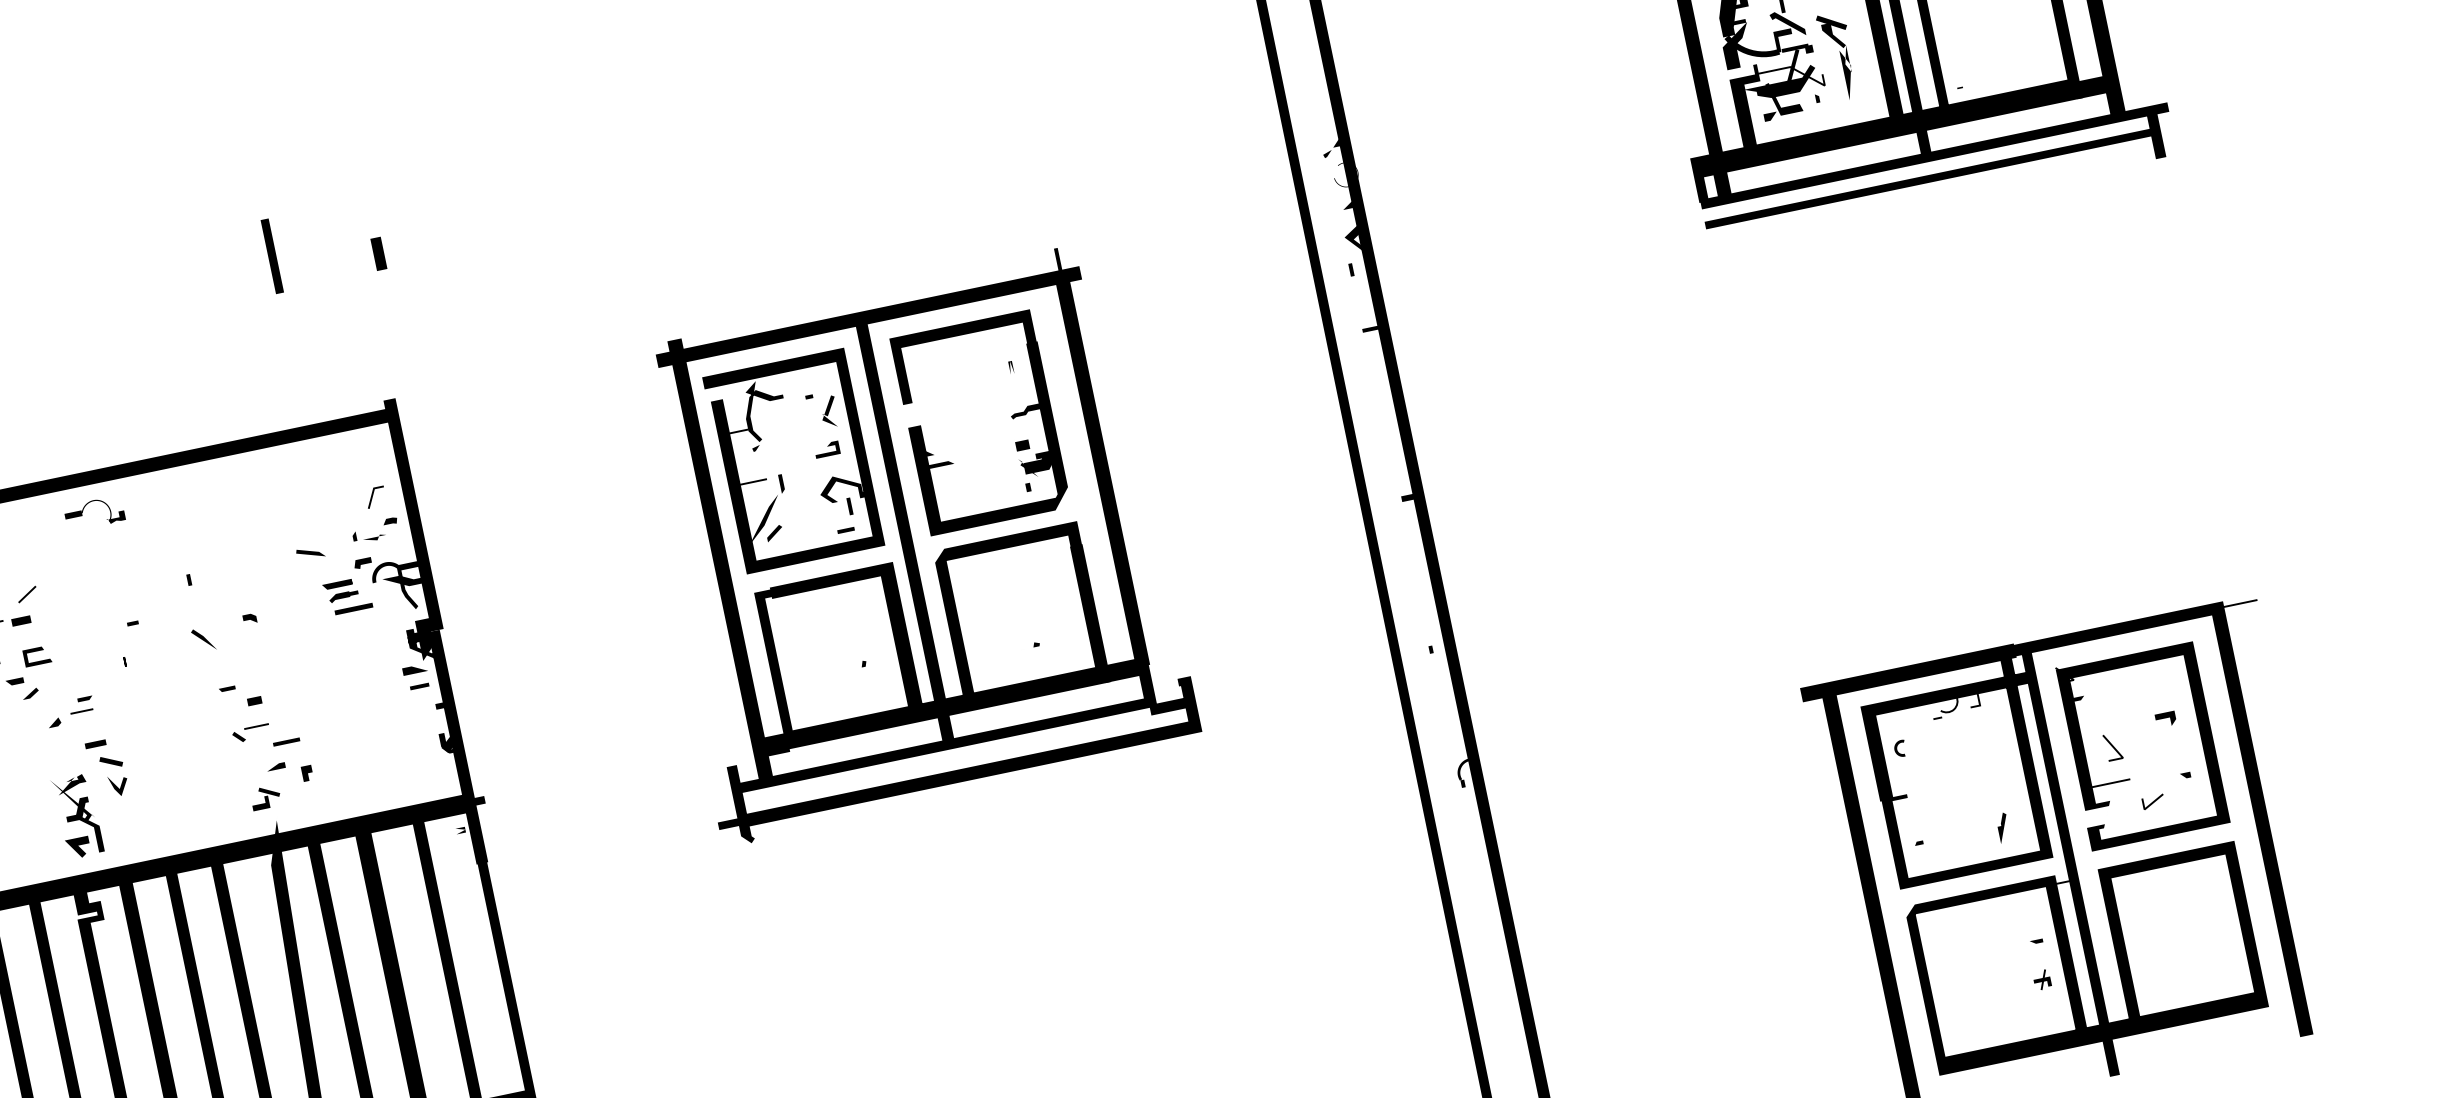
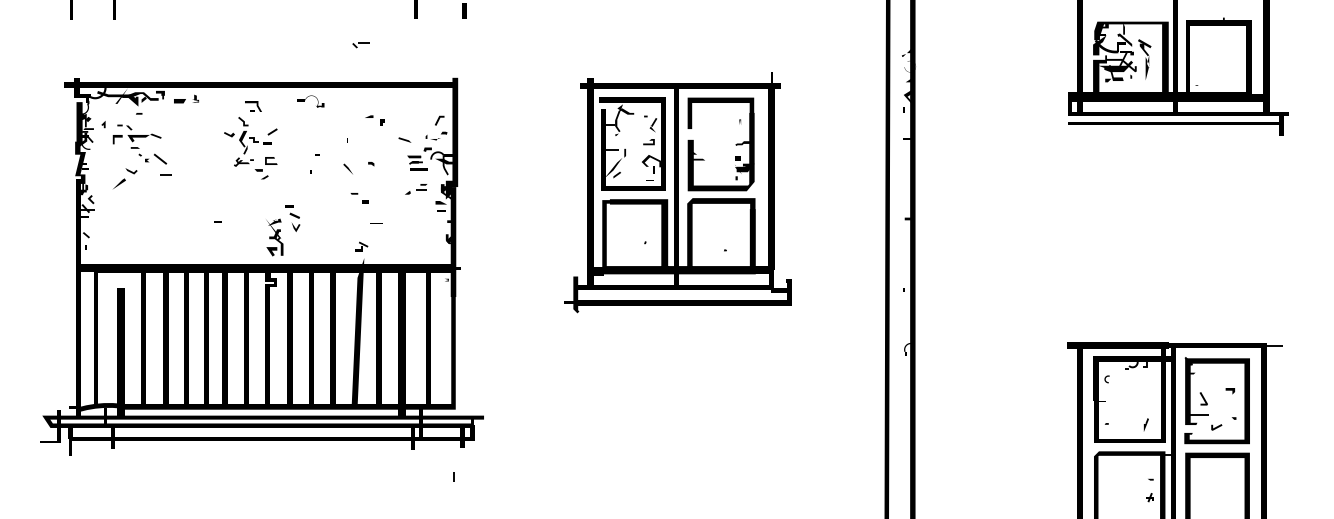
part: (71, 712) -> (416, 189), moved
part: (250, 734) -> (360, 45), moved
part: (289, 772) -> (374, 120), moved

